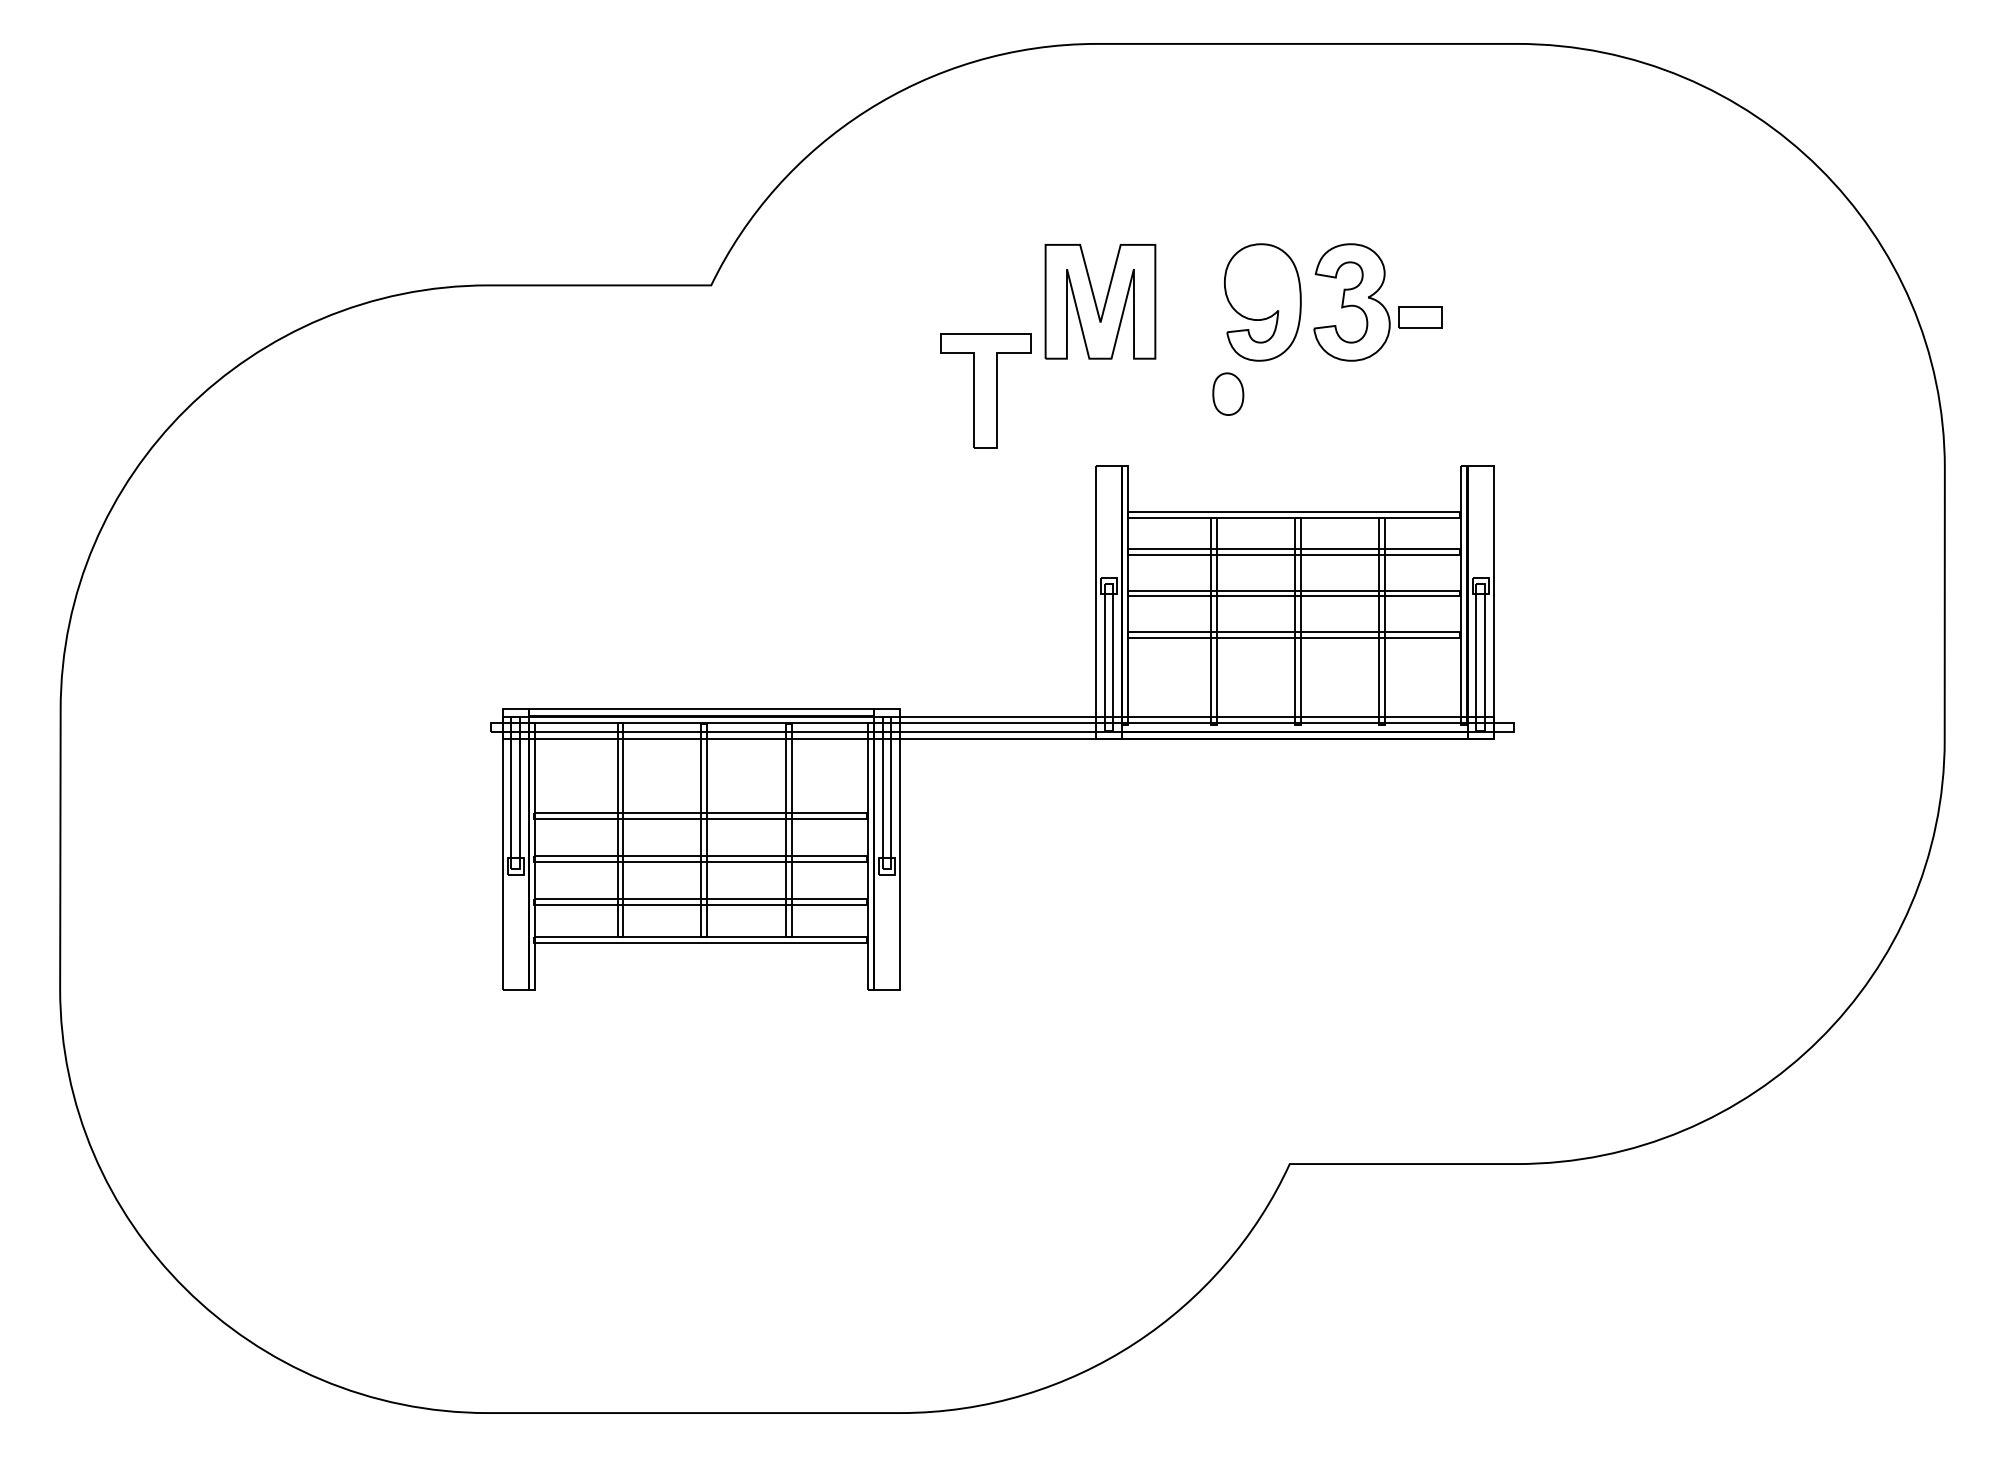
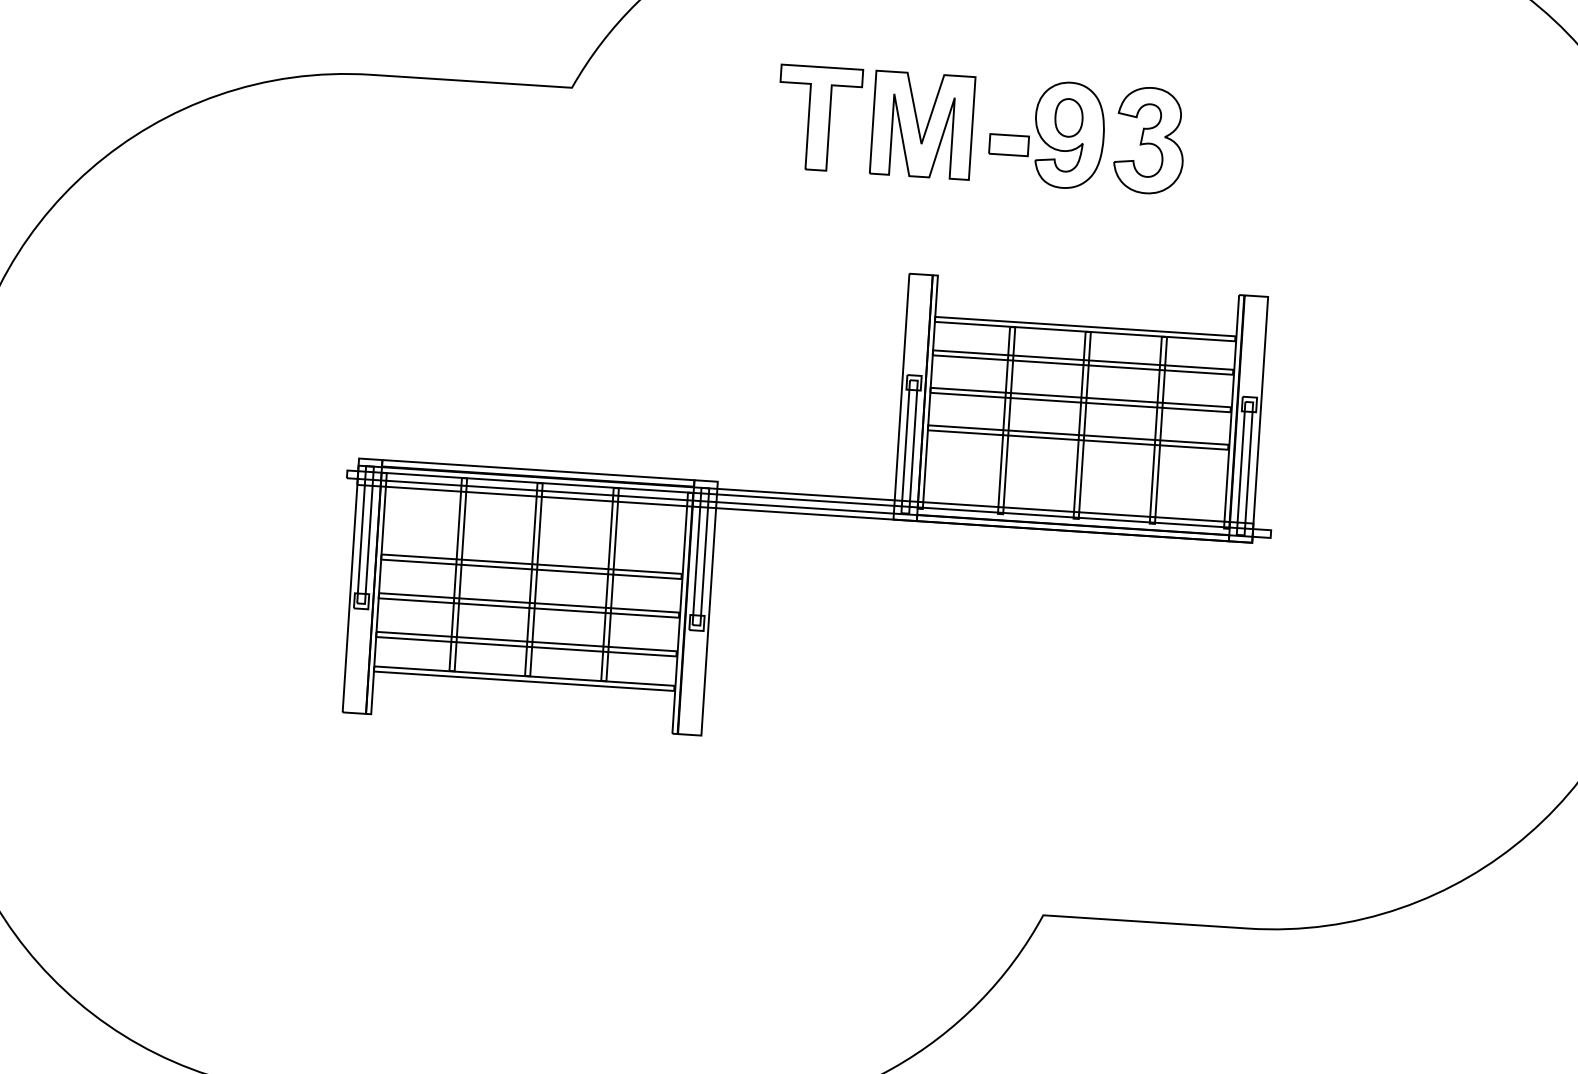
part: (1420, 317) -> (1009, 145), moved
part: (985, 390) -> (818, 118), moved
part: (1228, 393) -> (1069, 117), moved

